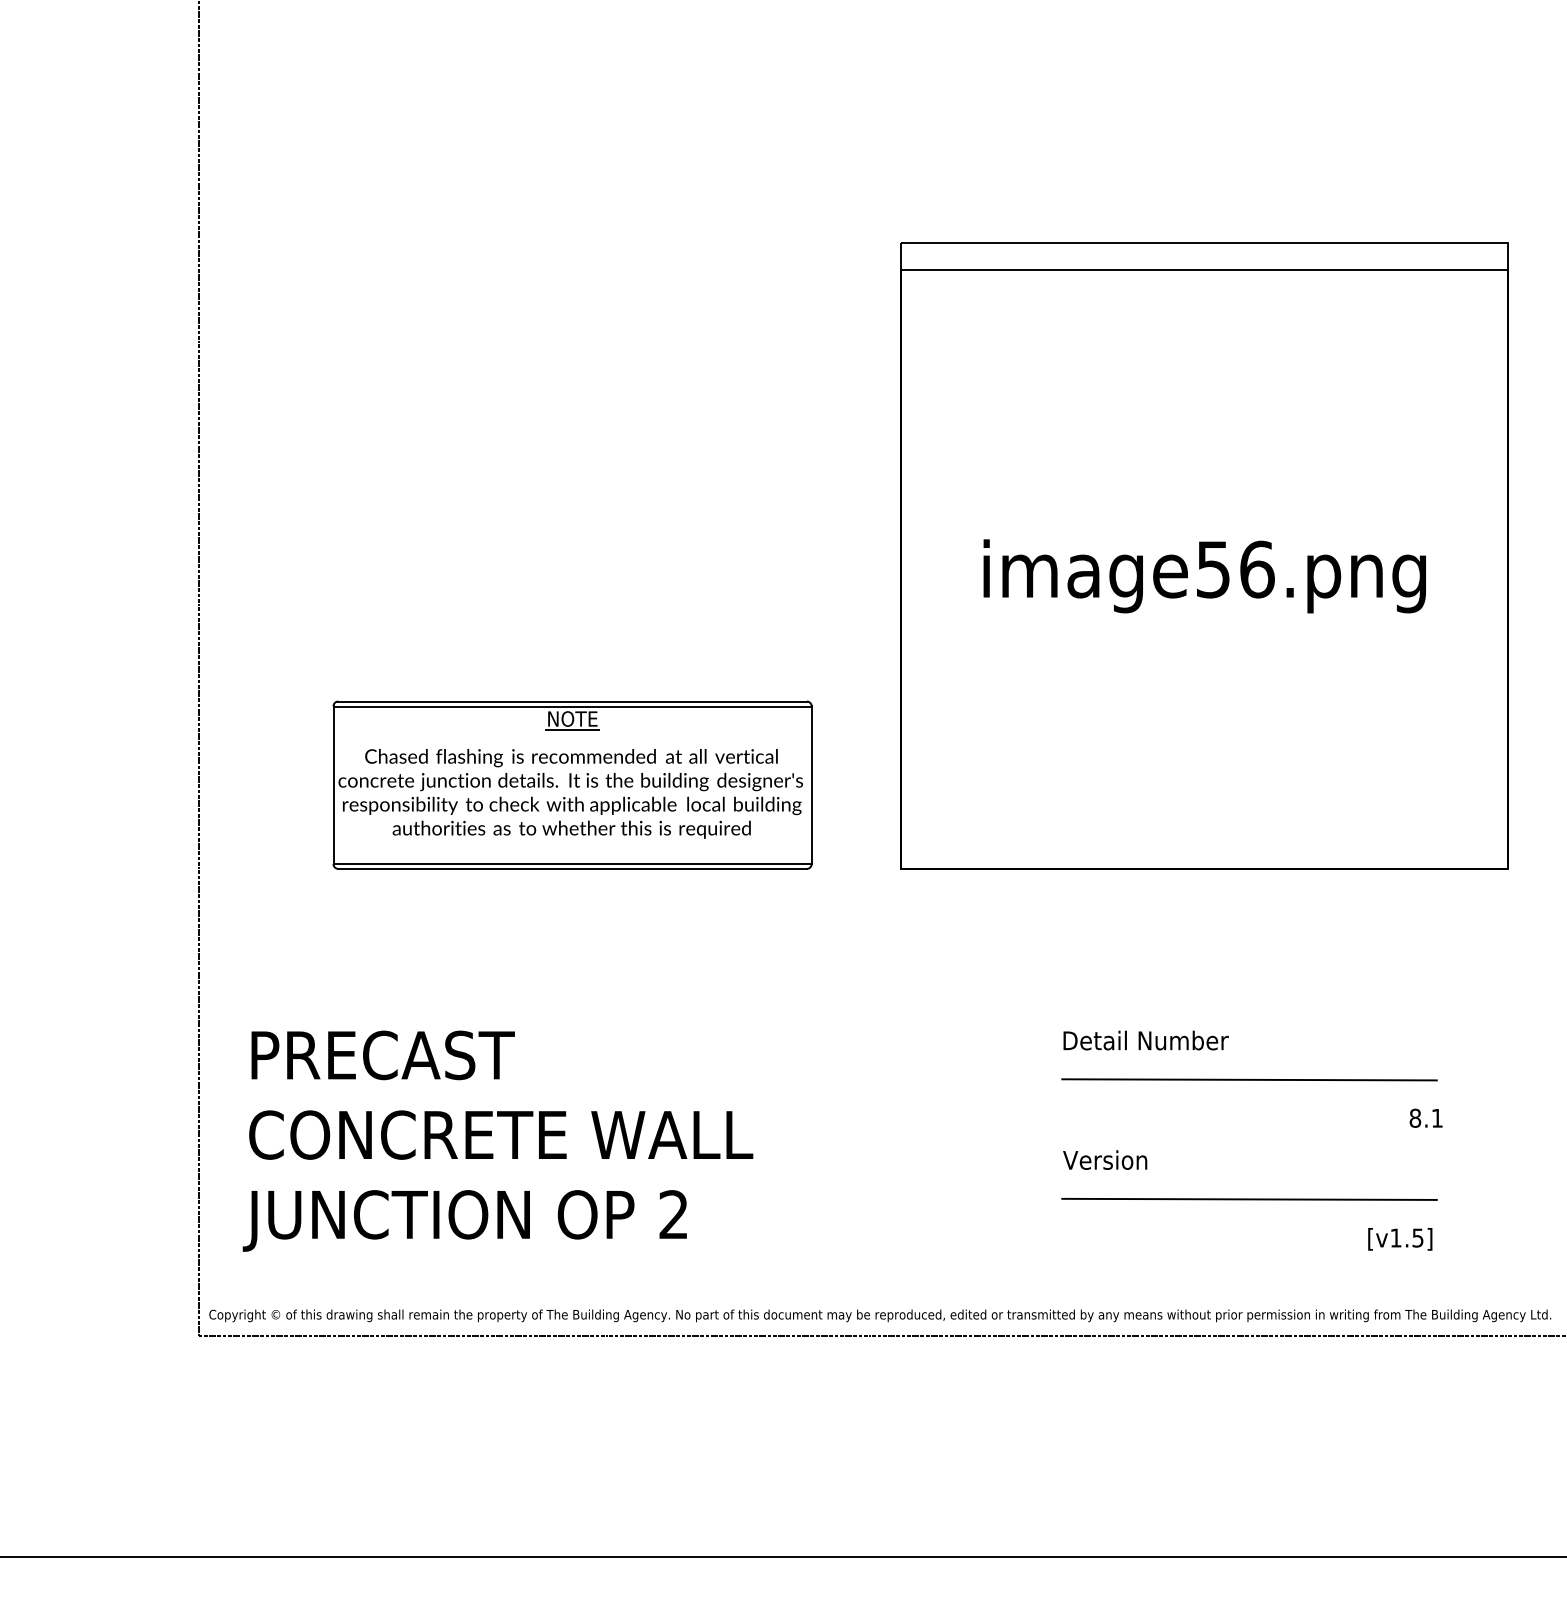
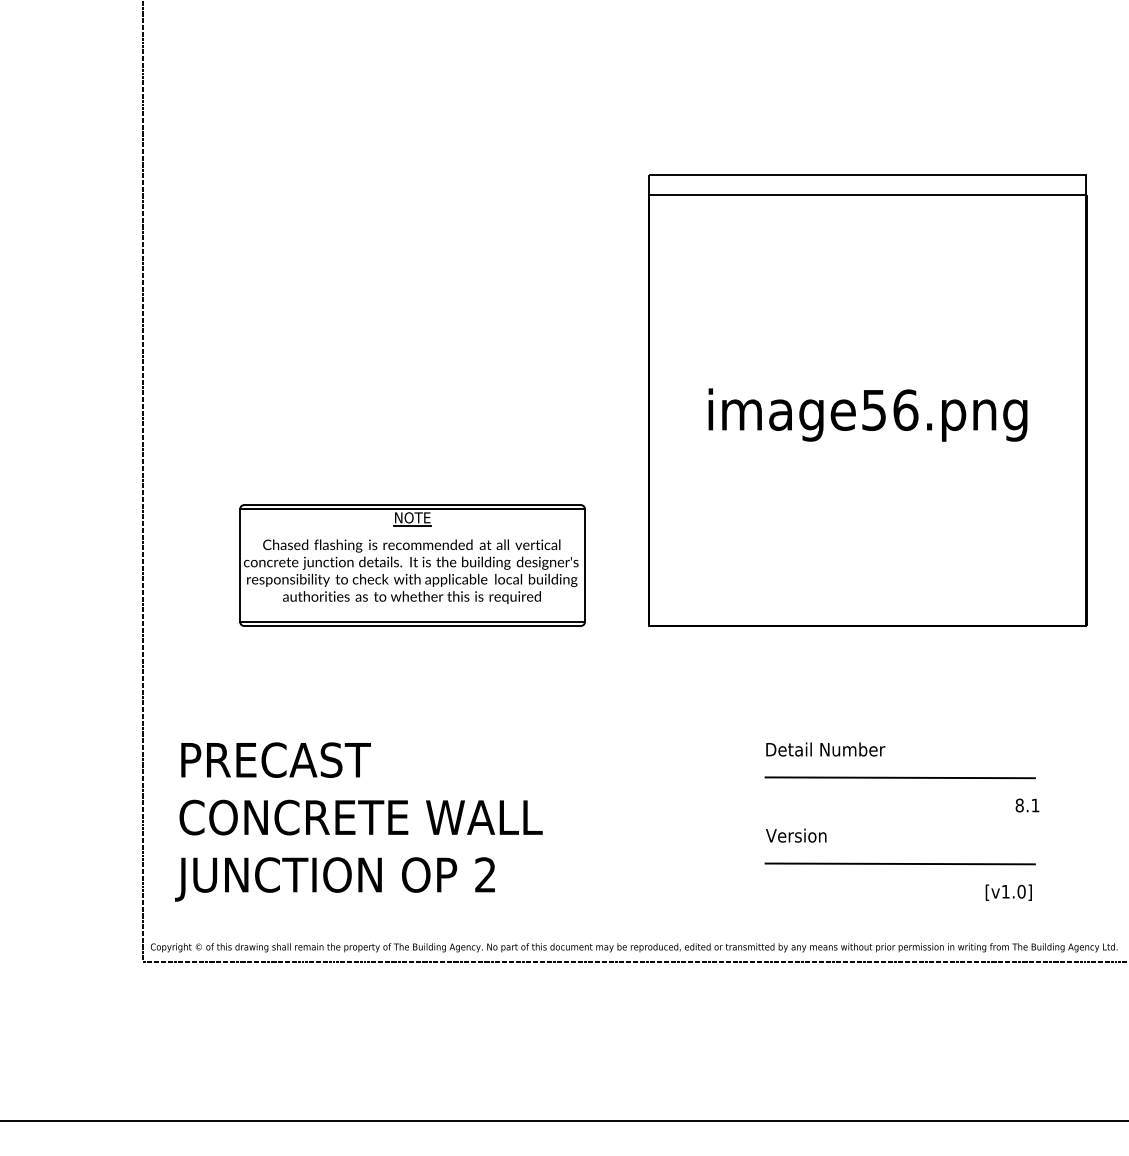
text: (1417, 1237) -> (1021, 891), [v1.5] -> [v1.0]

